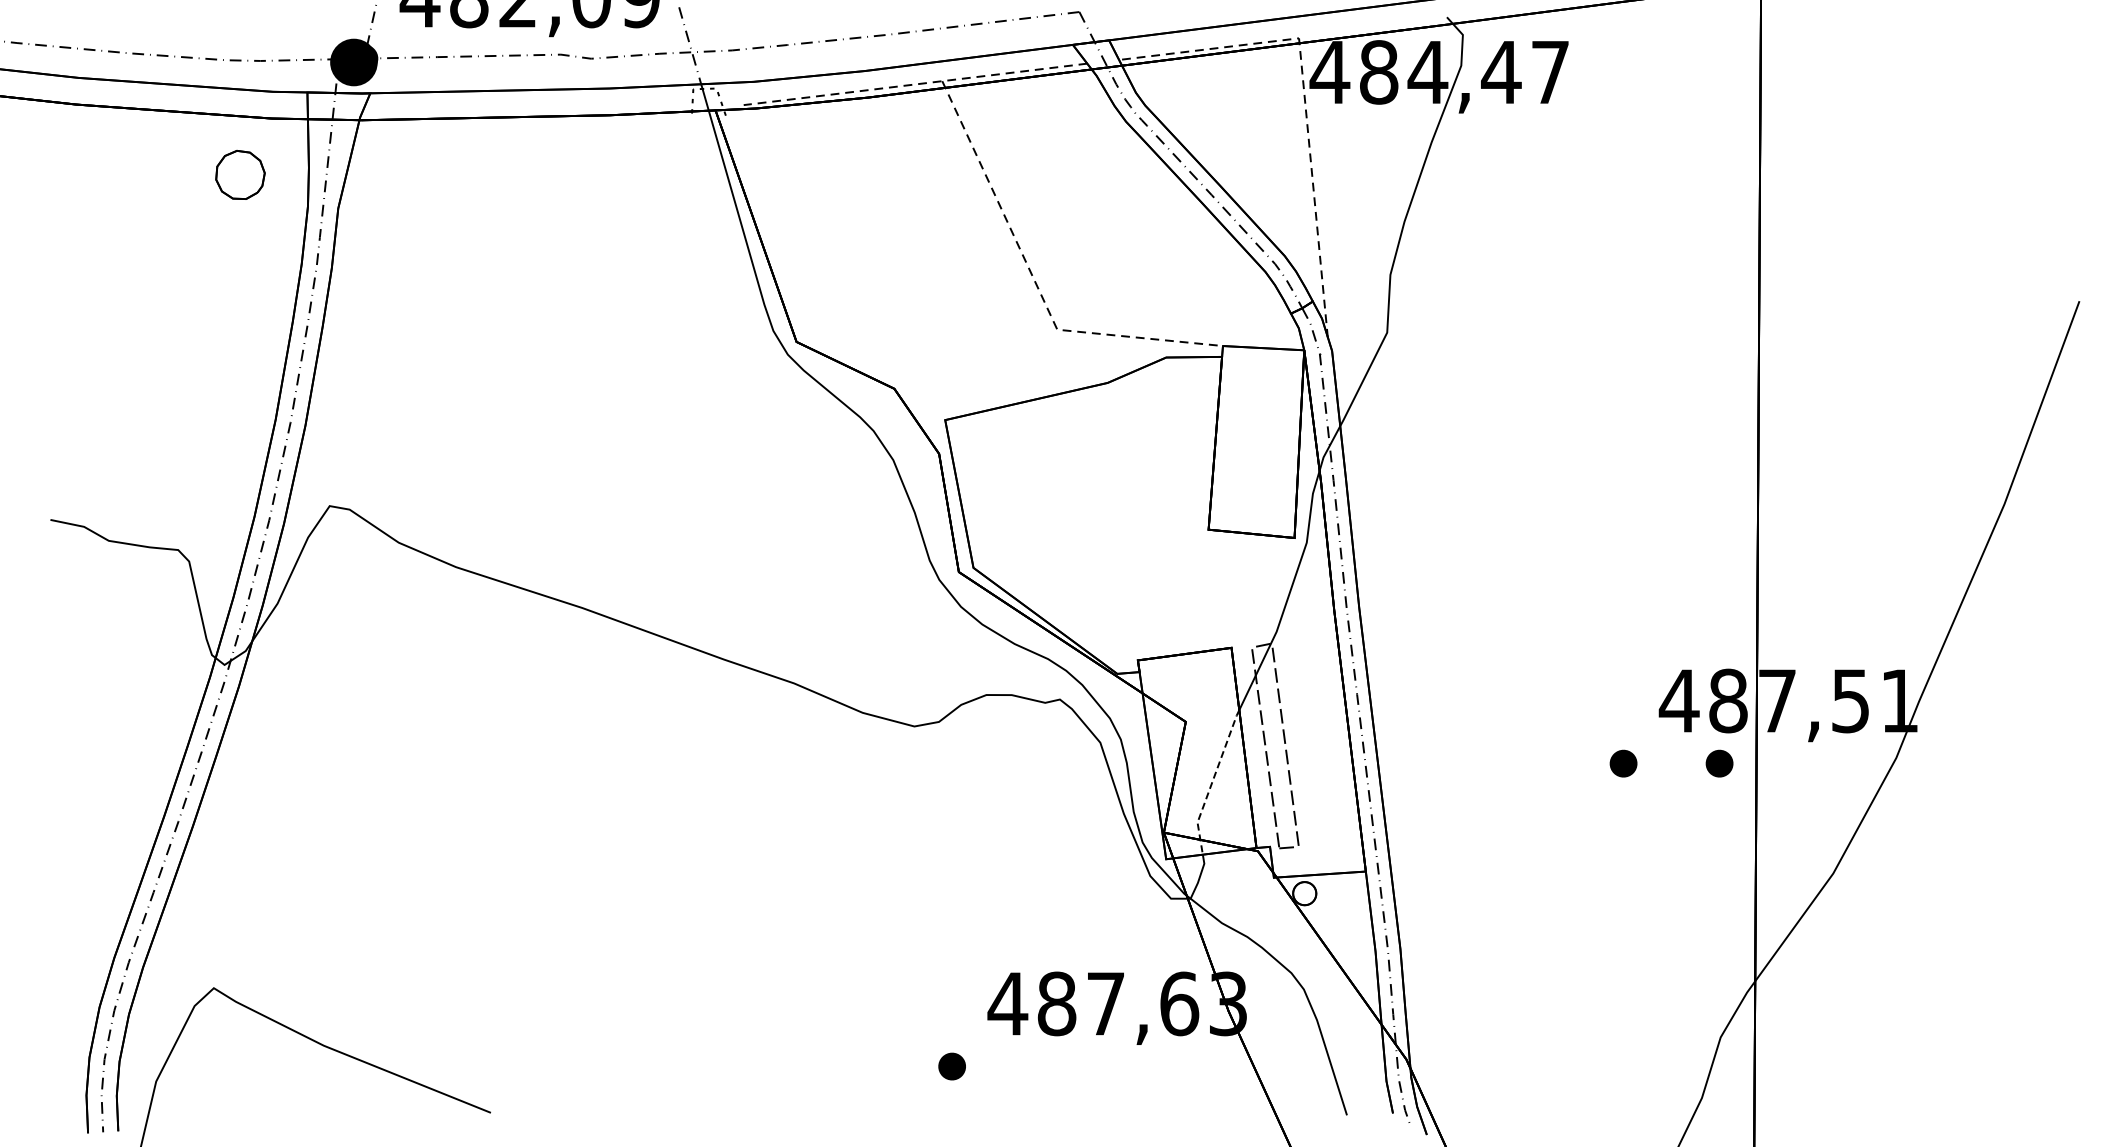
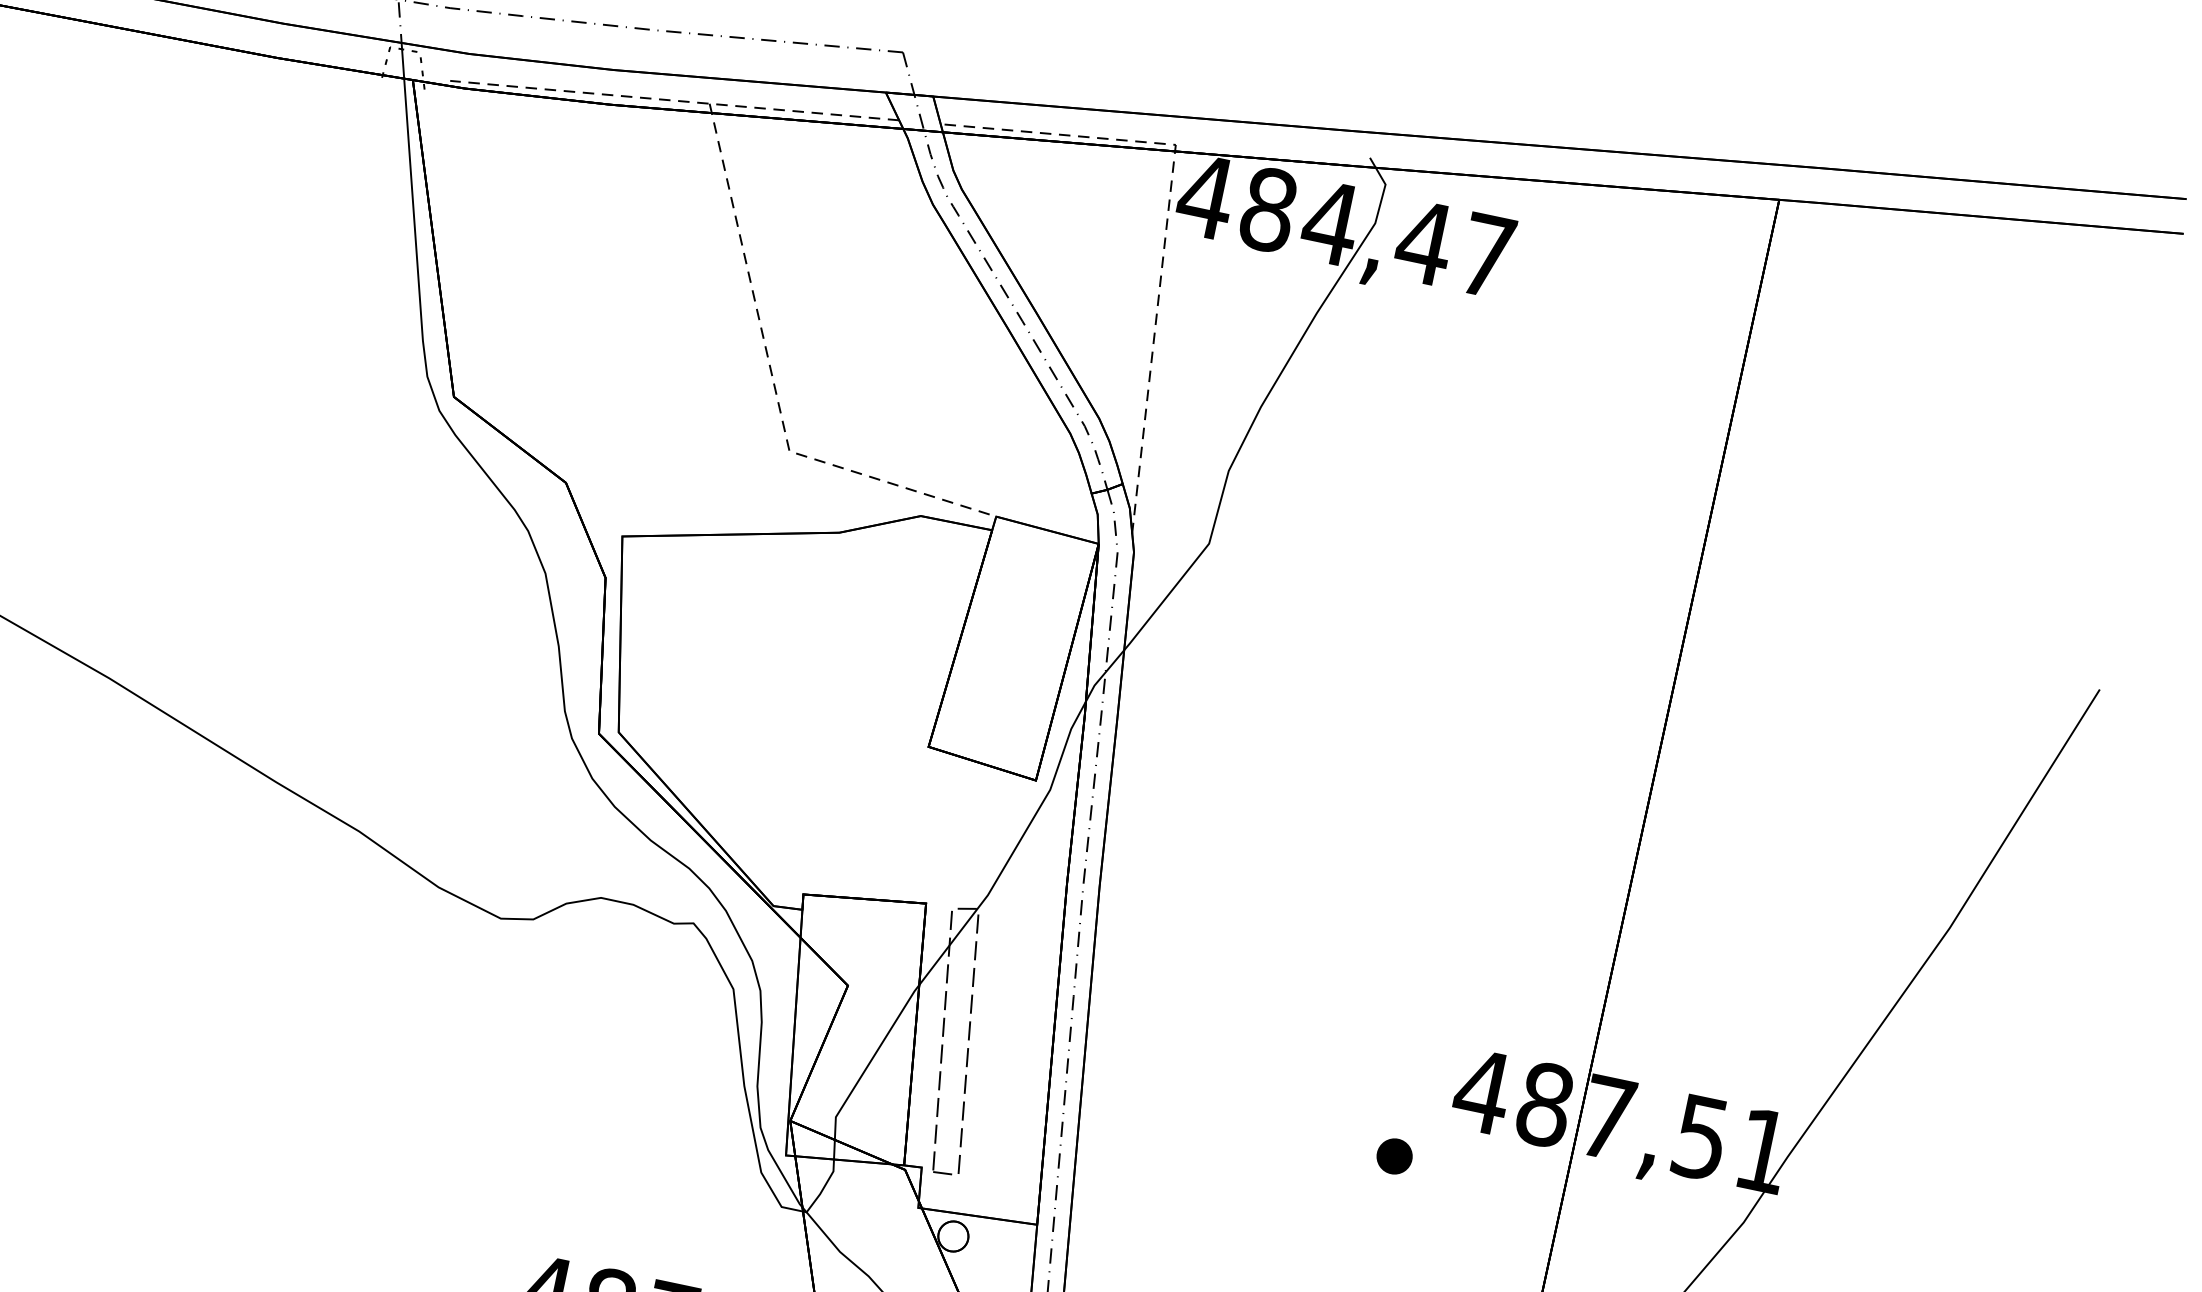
part: (1719, 763) -> (1516, 1182), removed
line: (1212, 781) -> (865, 1068), dashed -> solid

